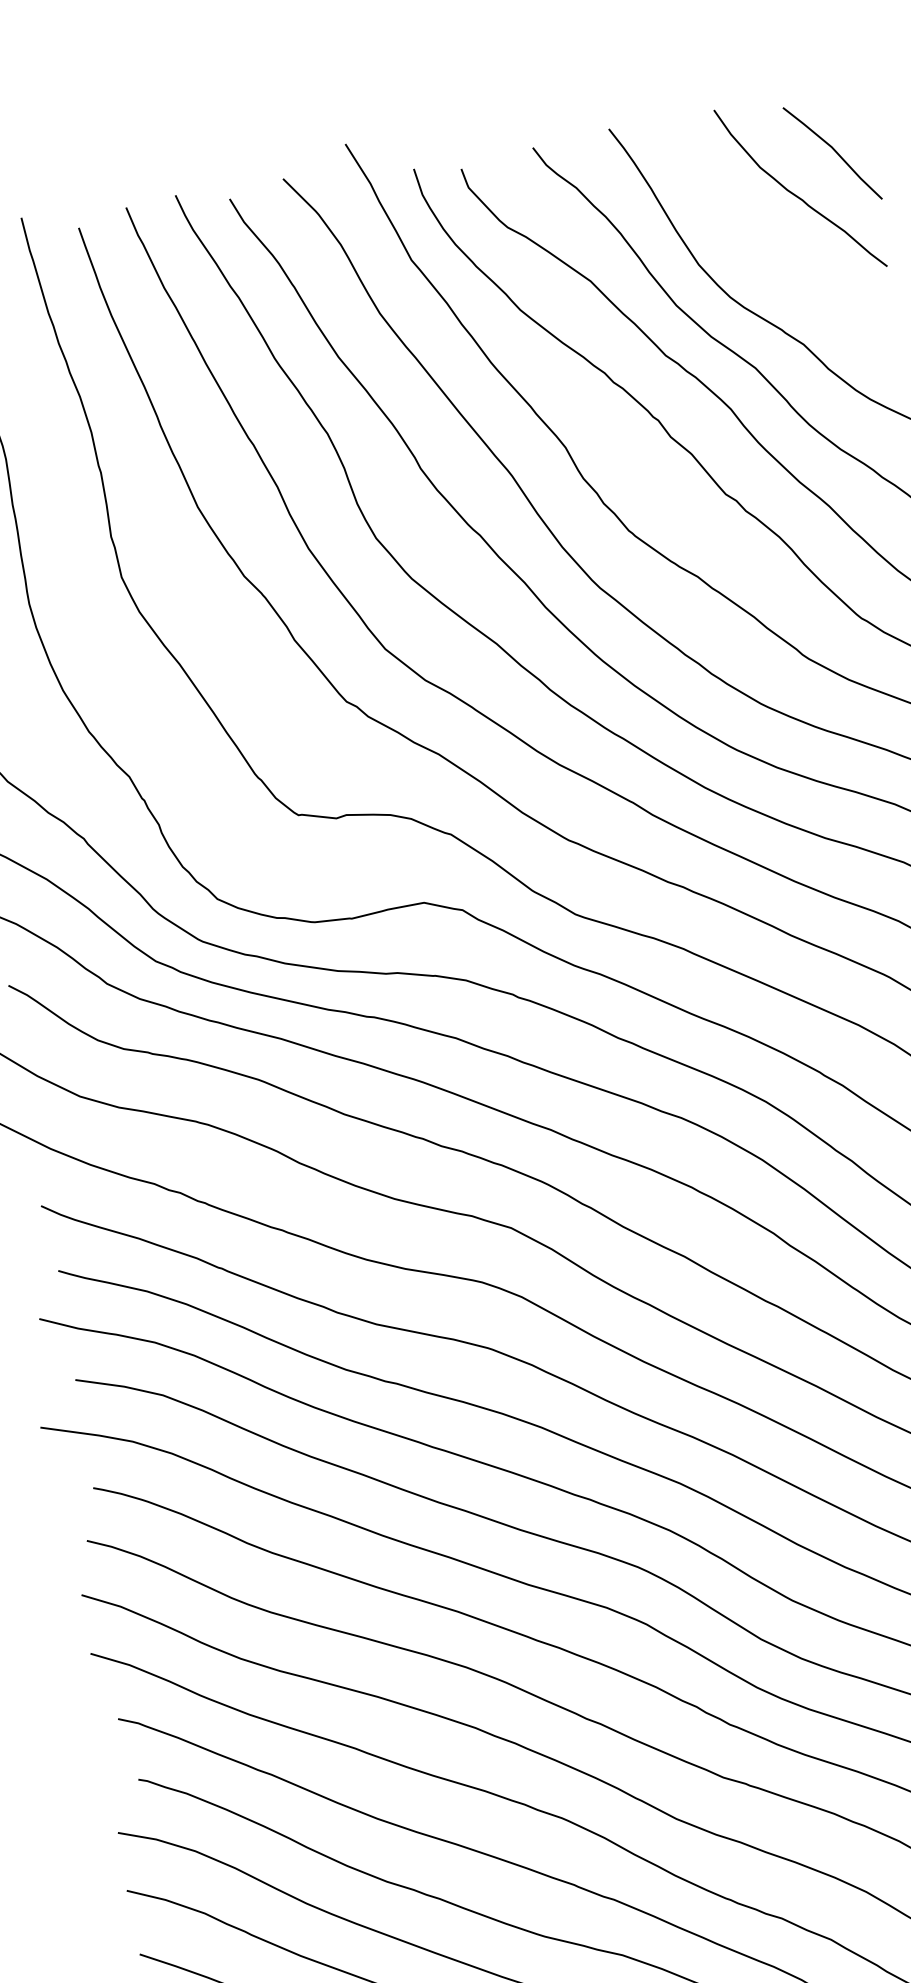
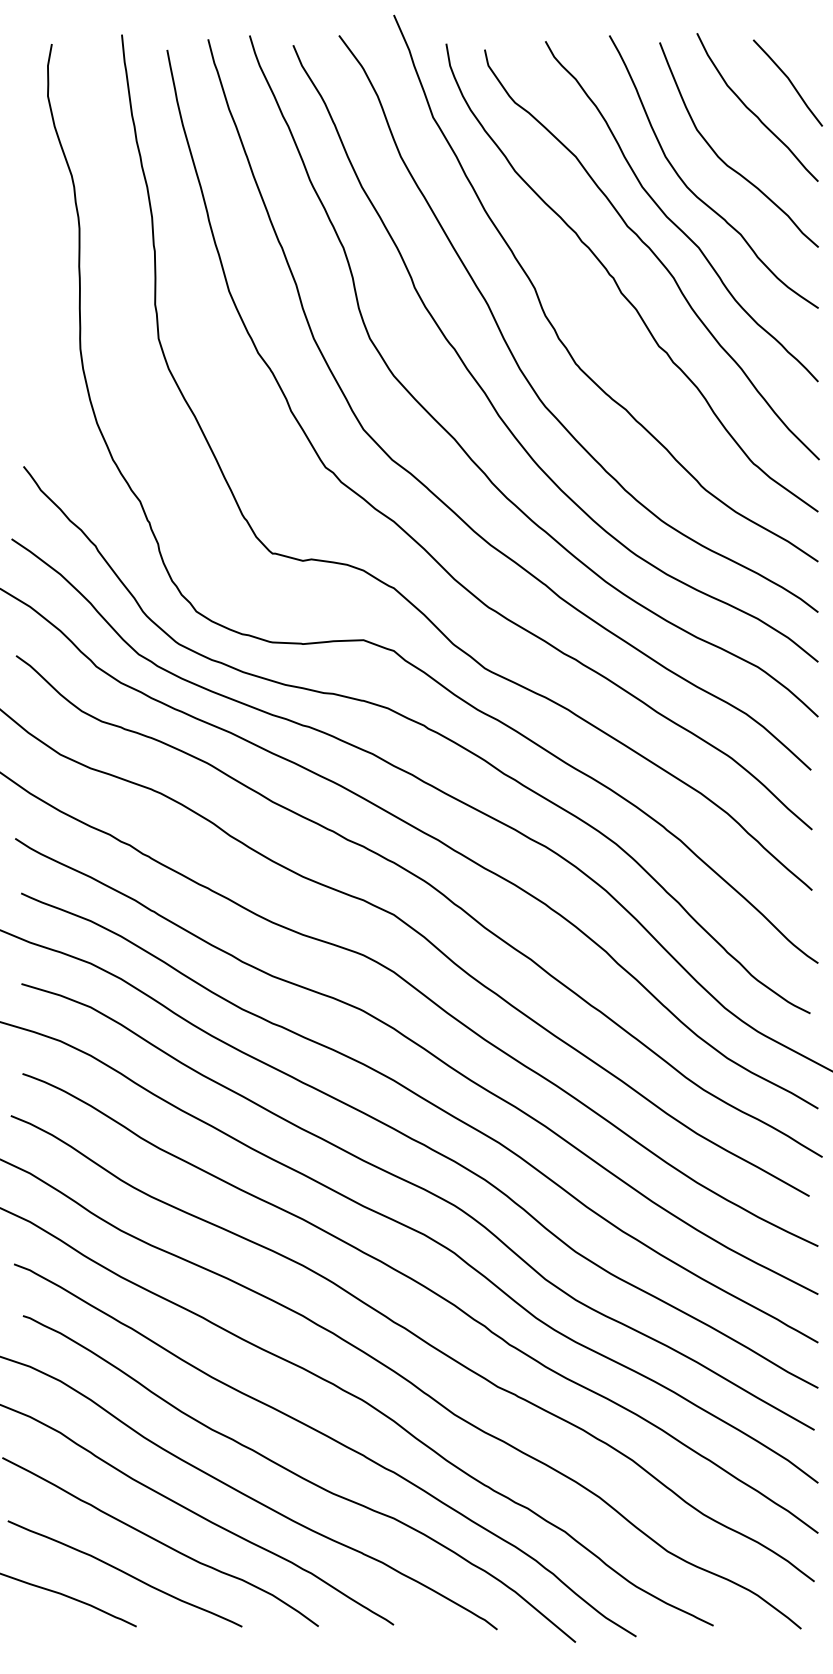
curve: (767, 257) -> (722, 159), added

